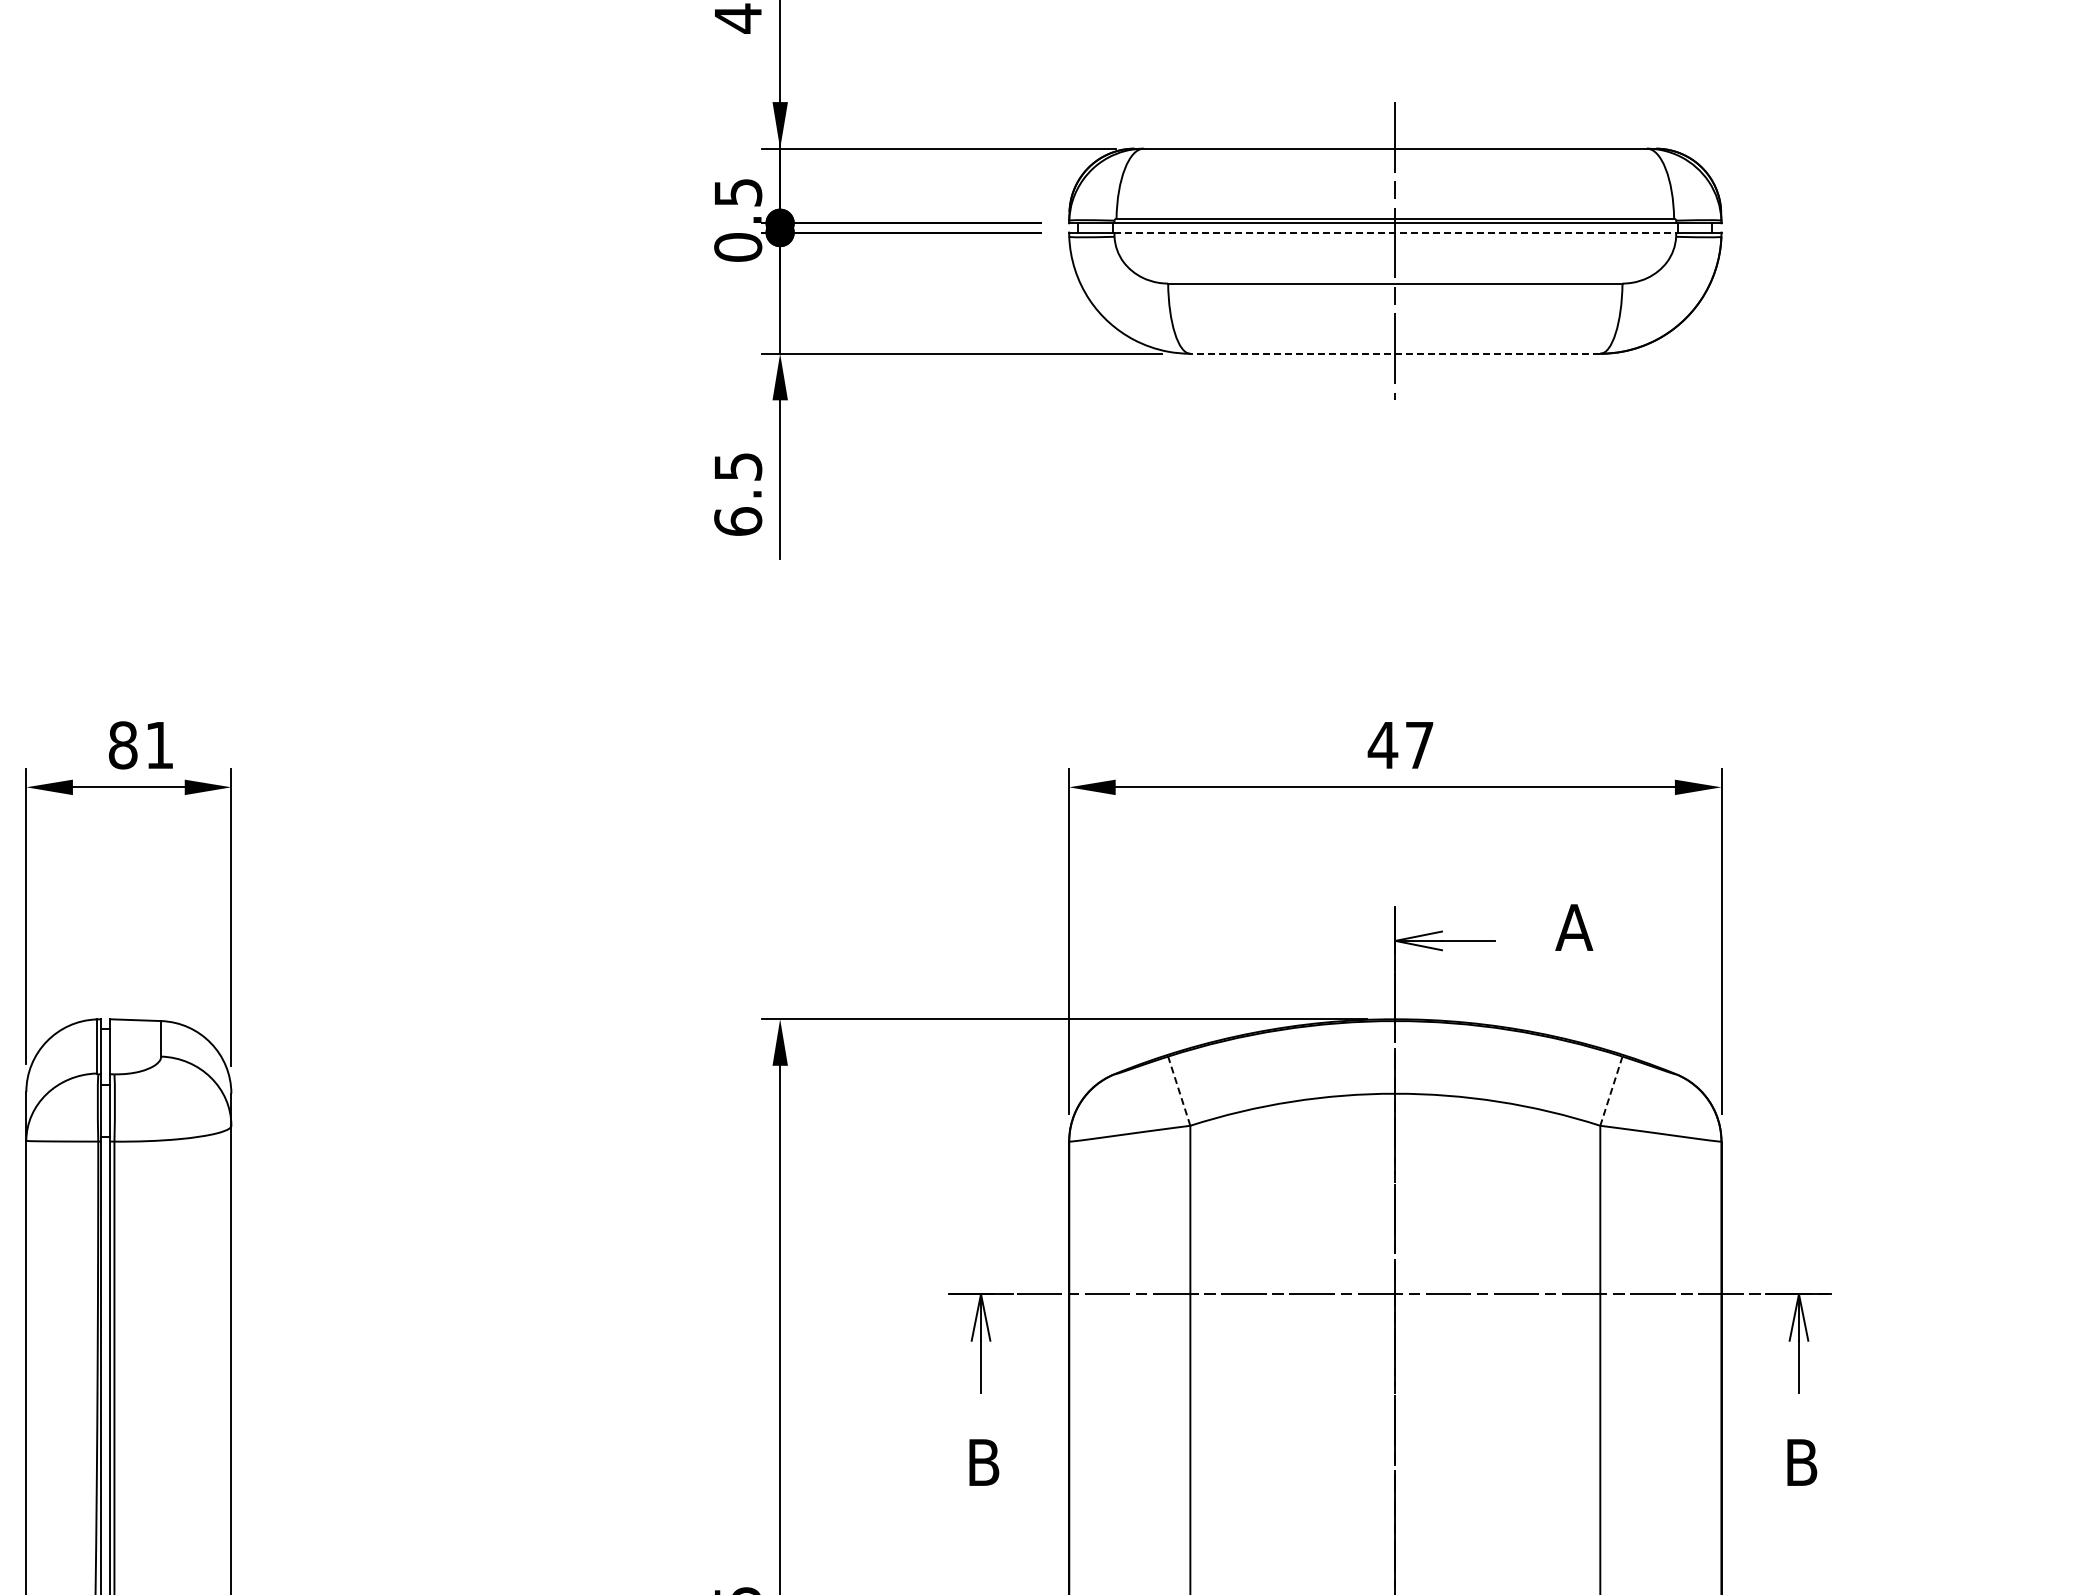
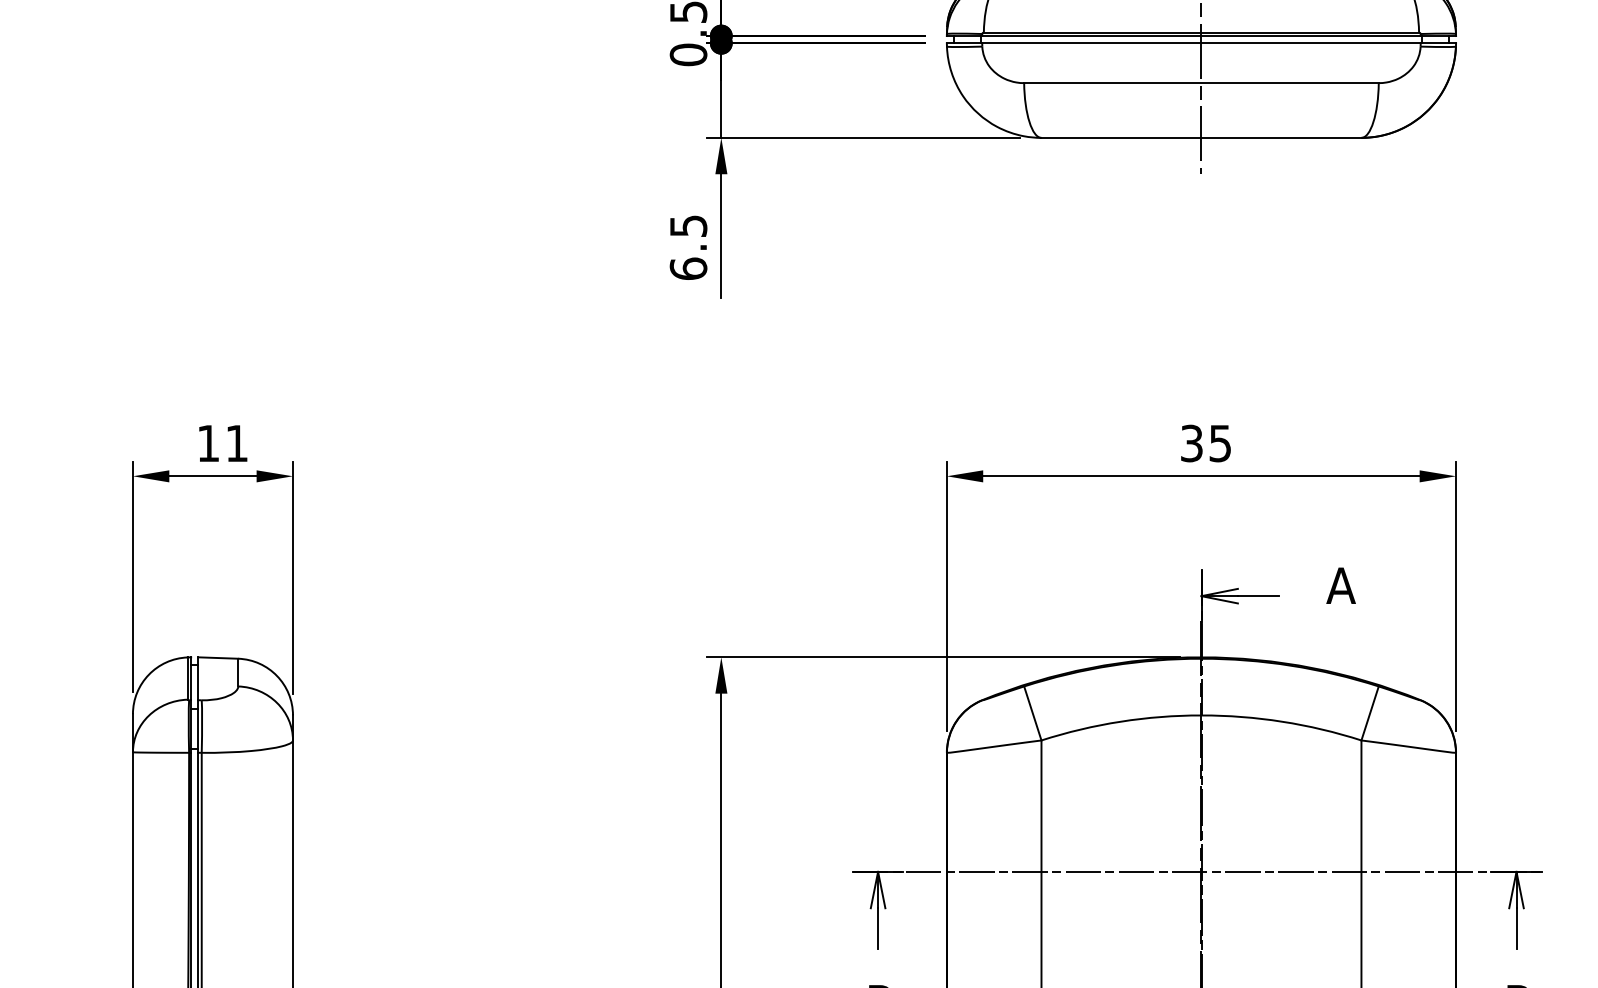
line: (1395, 232) -> (1201, 43), dashed -> solid
line: (1395, 353) -> (1201, 137), dashed -> solid
text: (123, 745) -> (208, 443), 81 -> 11
text: (1400, 745) -> (1205, 443), 47 -> 35
line: (1179, 1090) -> (1033, 712), dashed -> solid
line: (1611, 1091) -> (1370, 713), dashed -> solid

